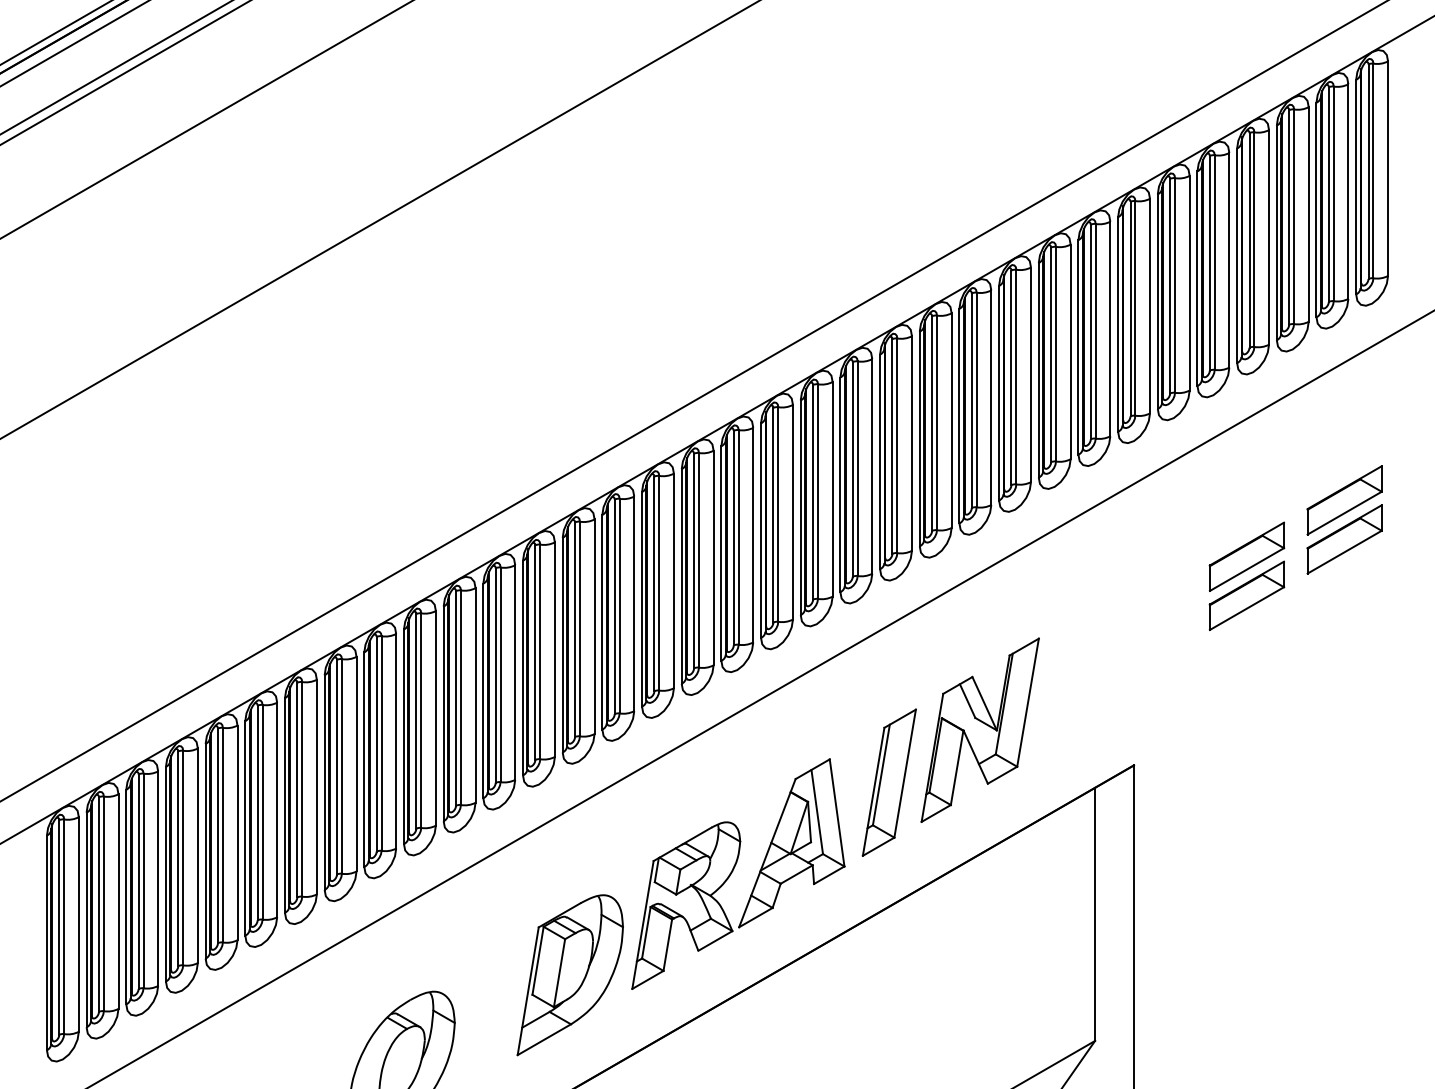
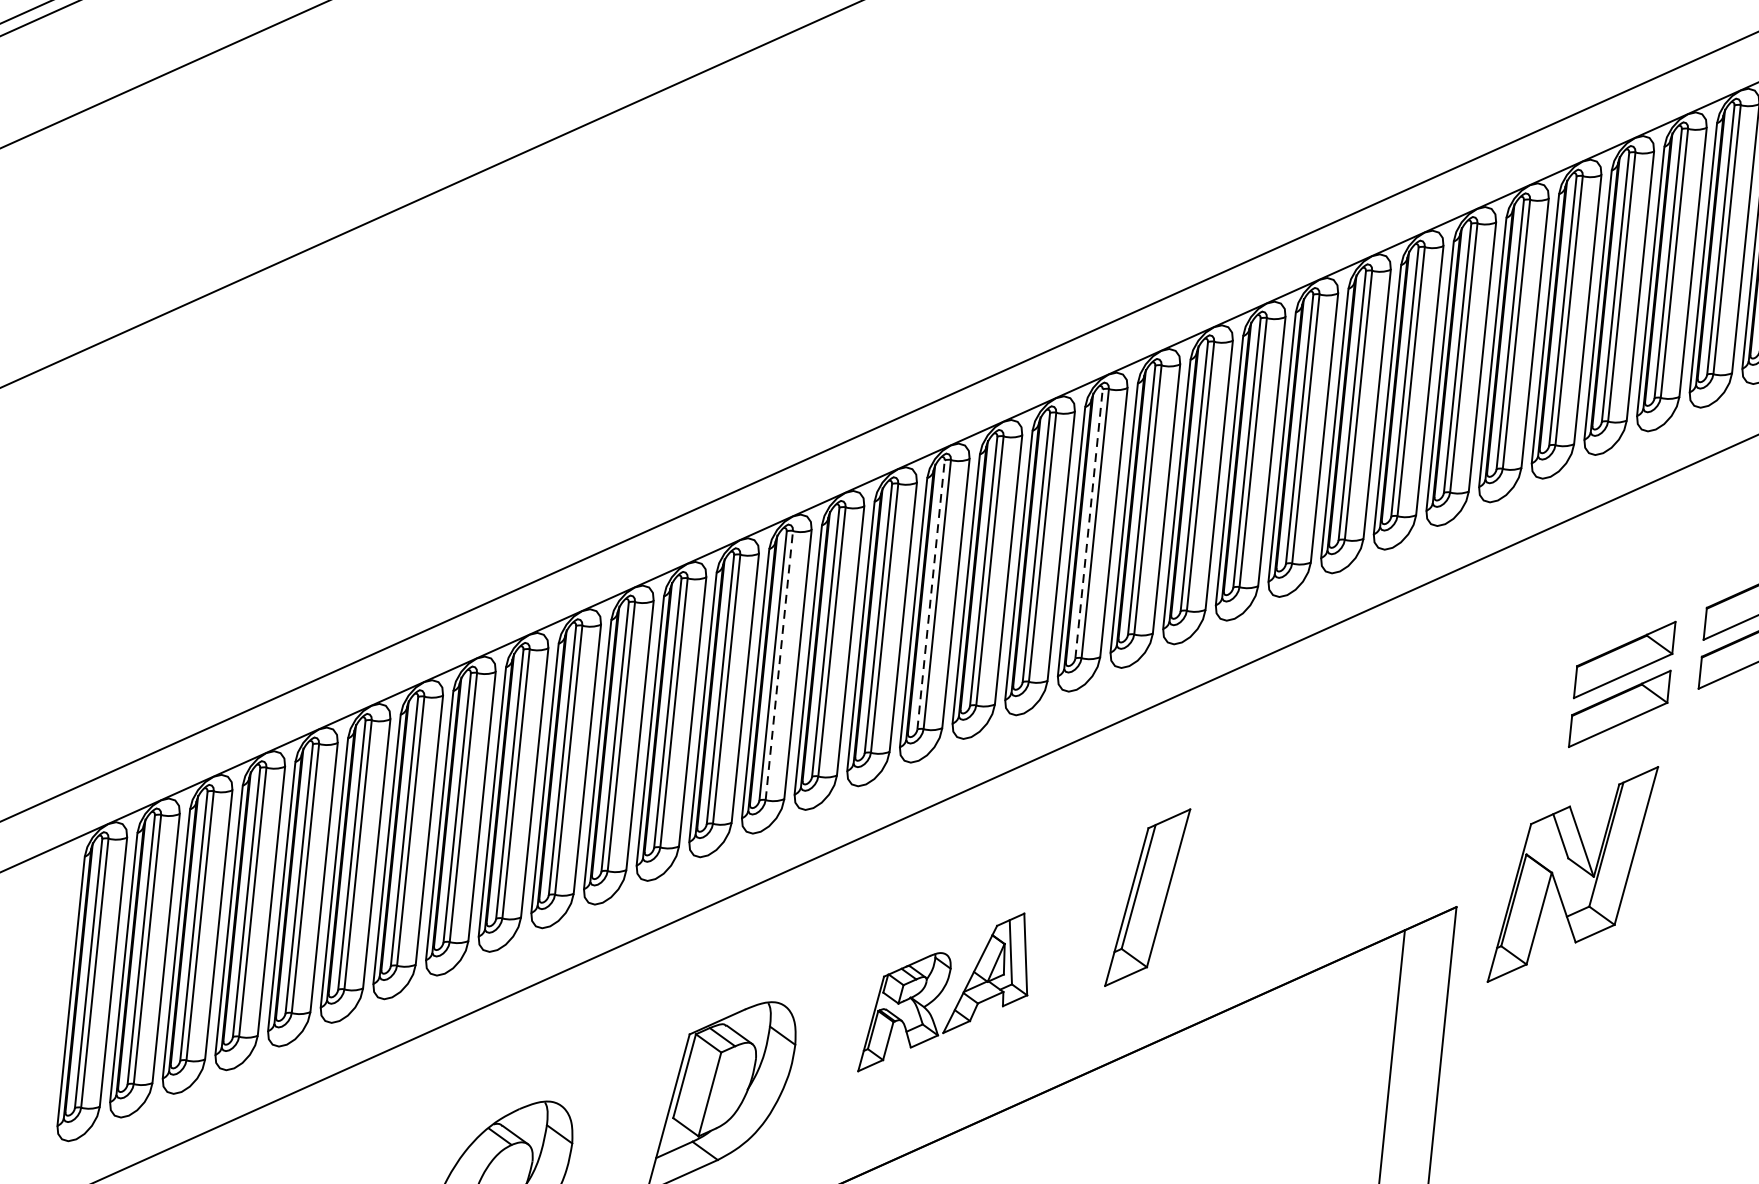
line: (813, 491) -> (1089, 522), solid -> dashed
line: (694, 560) -> (931, 594), solid -> dashed
line: (579, 628) -> (778, 664), solid -> dashed
part: (979, 729) -> (1572, 873), moved
part: (738, 873) -> (946, 992), size x0.6

